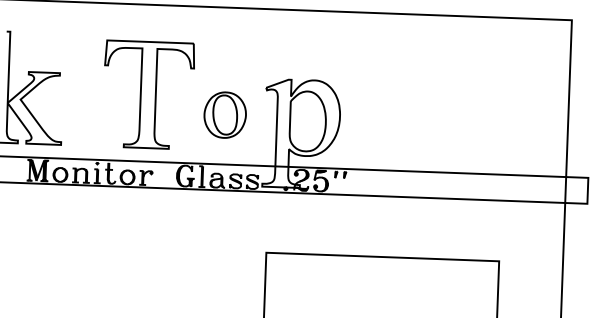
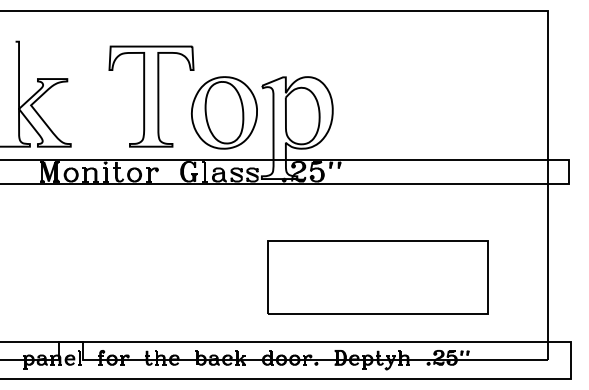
part: (225, 114) -> (224, 112), size x1.67

